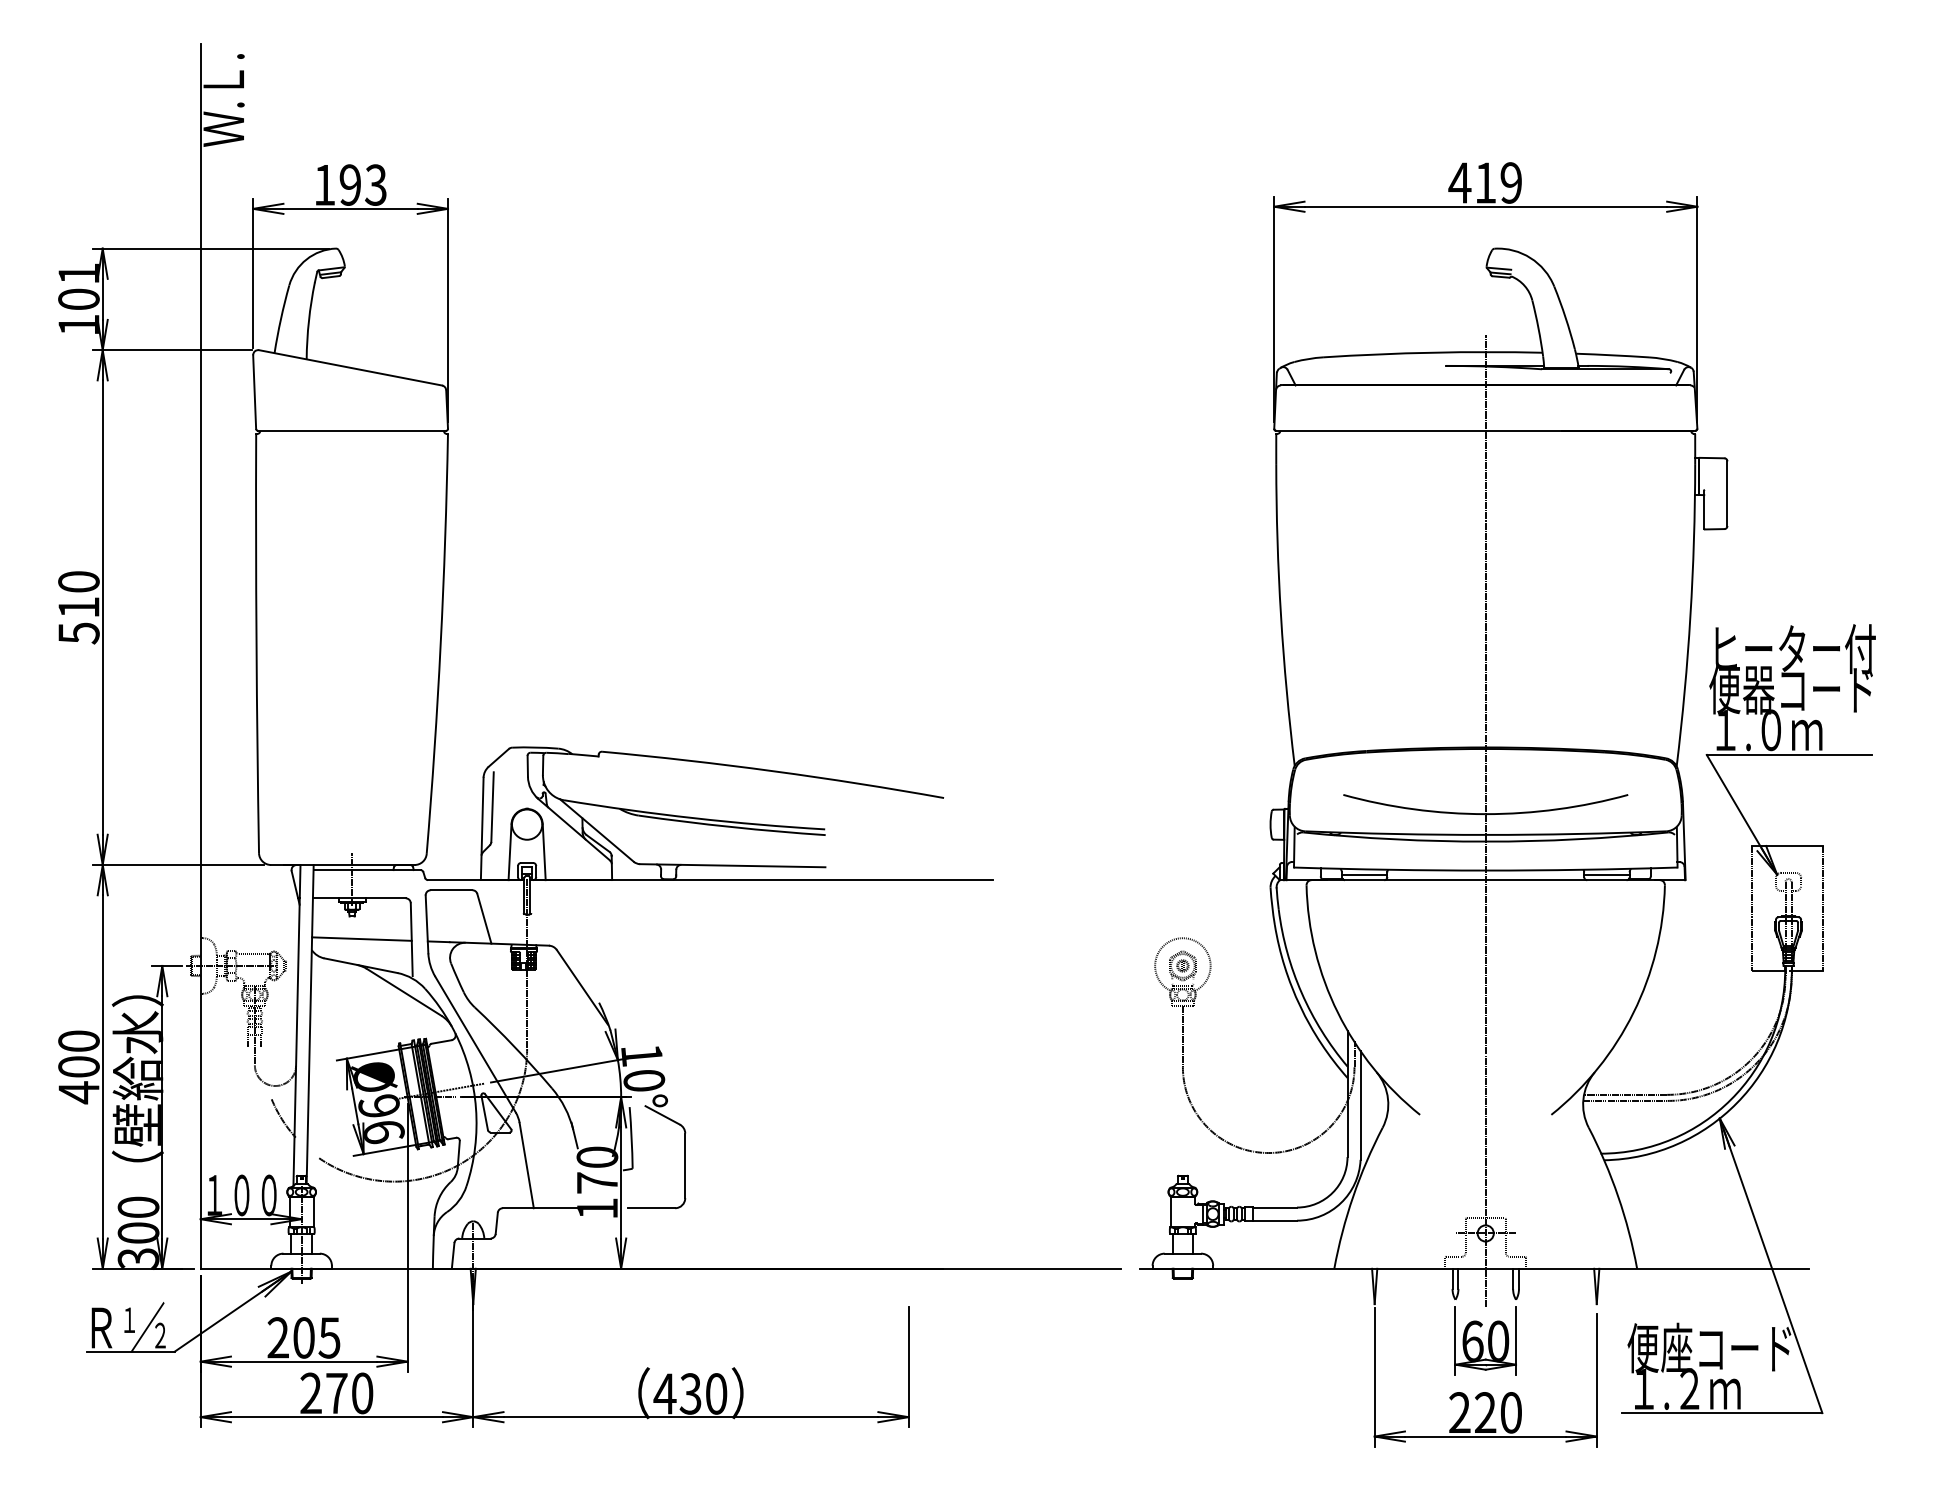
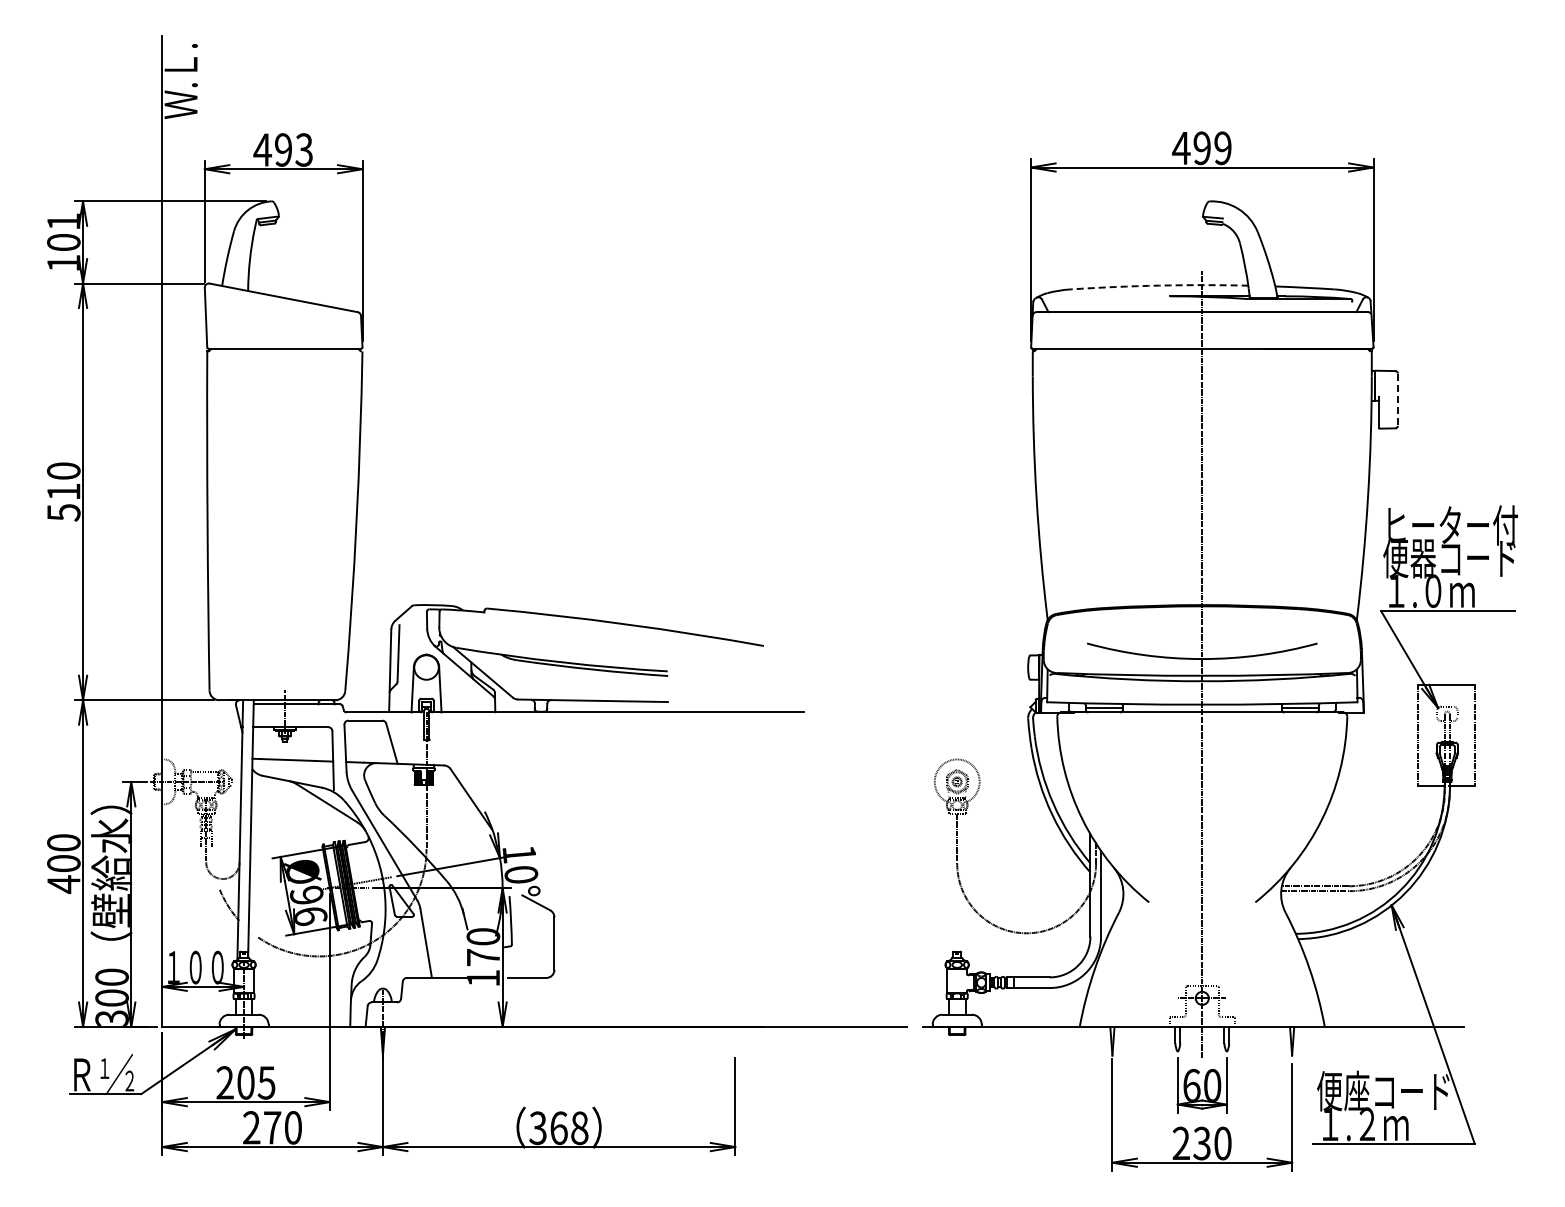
text: (1484, 183) -> (1201, 148), 419 -> 499
text: (324, 184) -> (262, 149), 193 -> 493
arc: (1432, 352) -> (1159, 285), solid -> dashed
line: (1726, 494) -> (1397, 400), solid -> dashed
text: (690, 1394) -> (558, 1128), 430 -> 368
text: (1484, 1412) -> (1201, 1143), 220 -> 230

